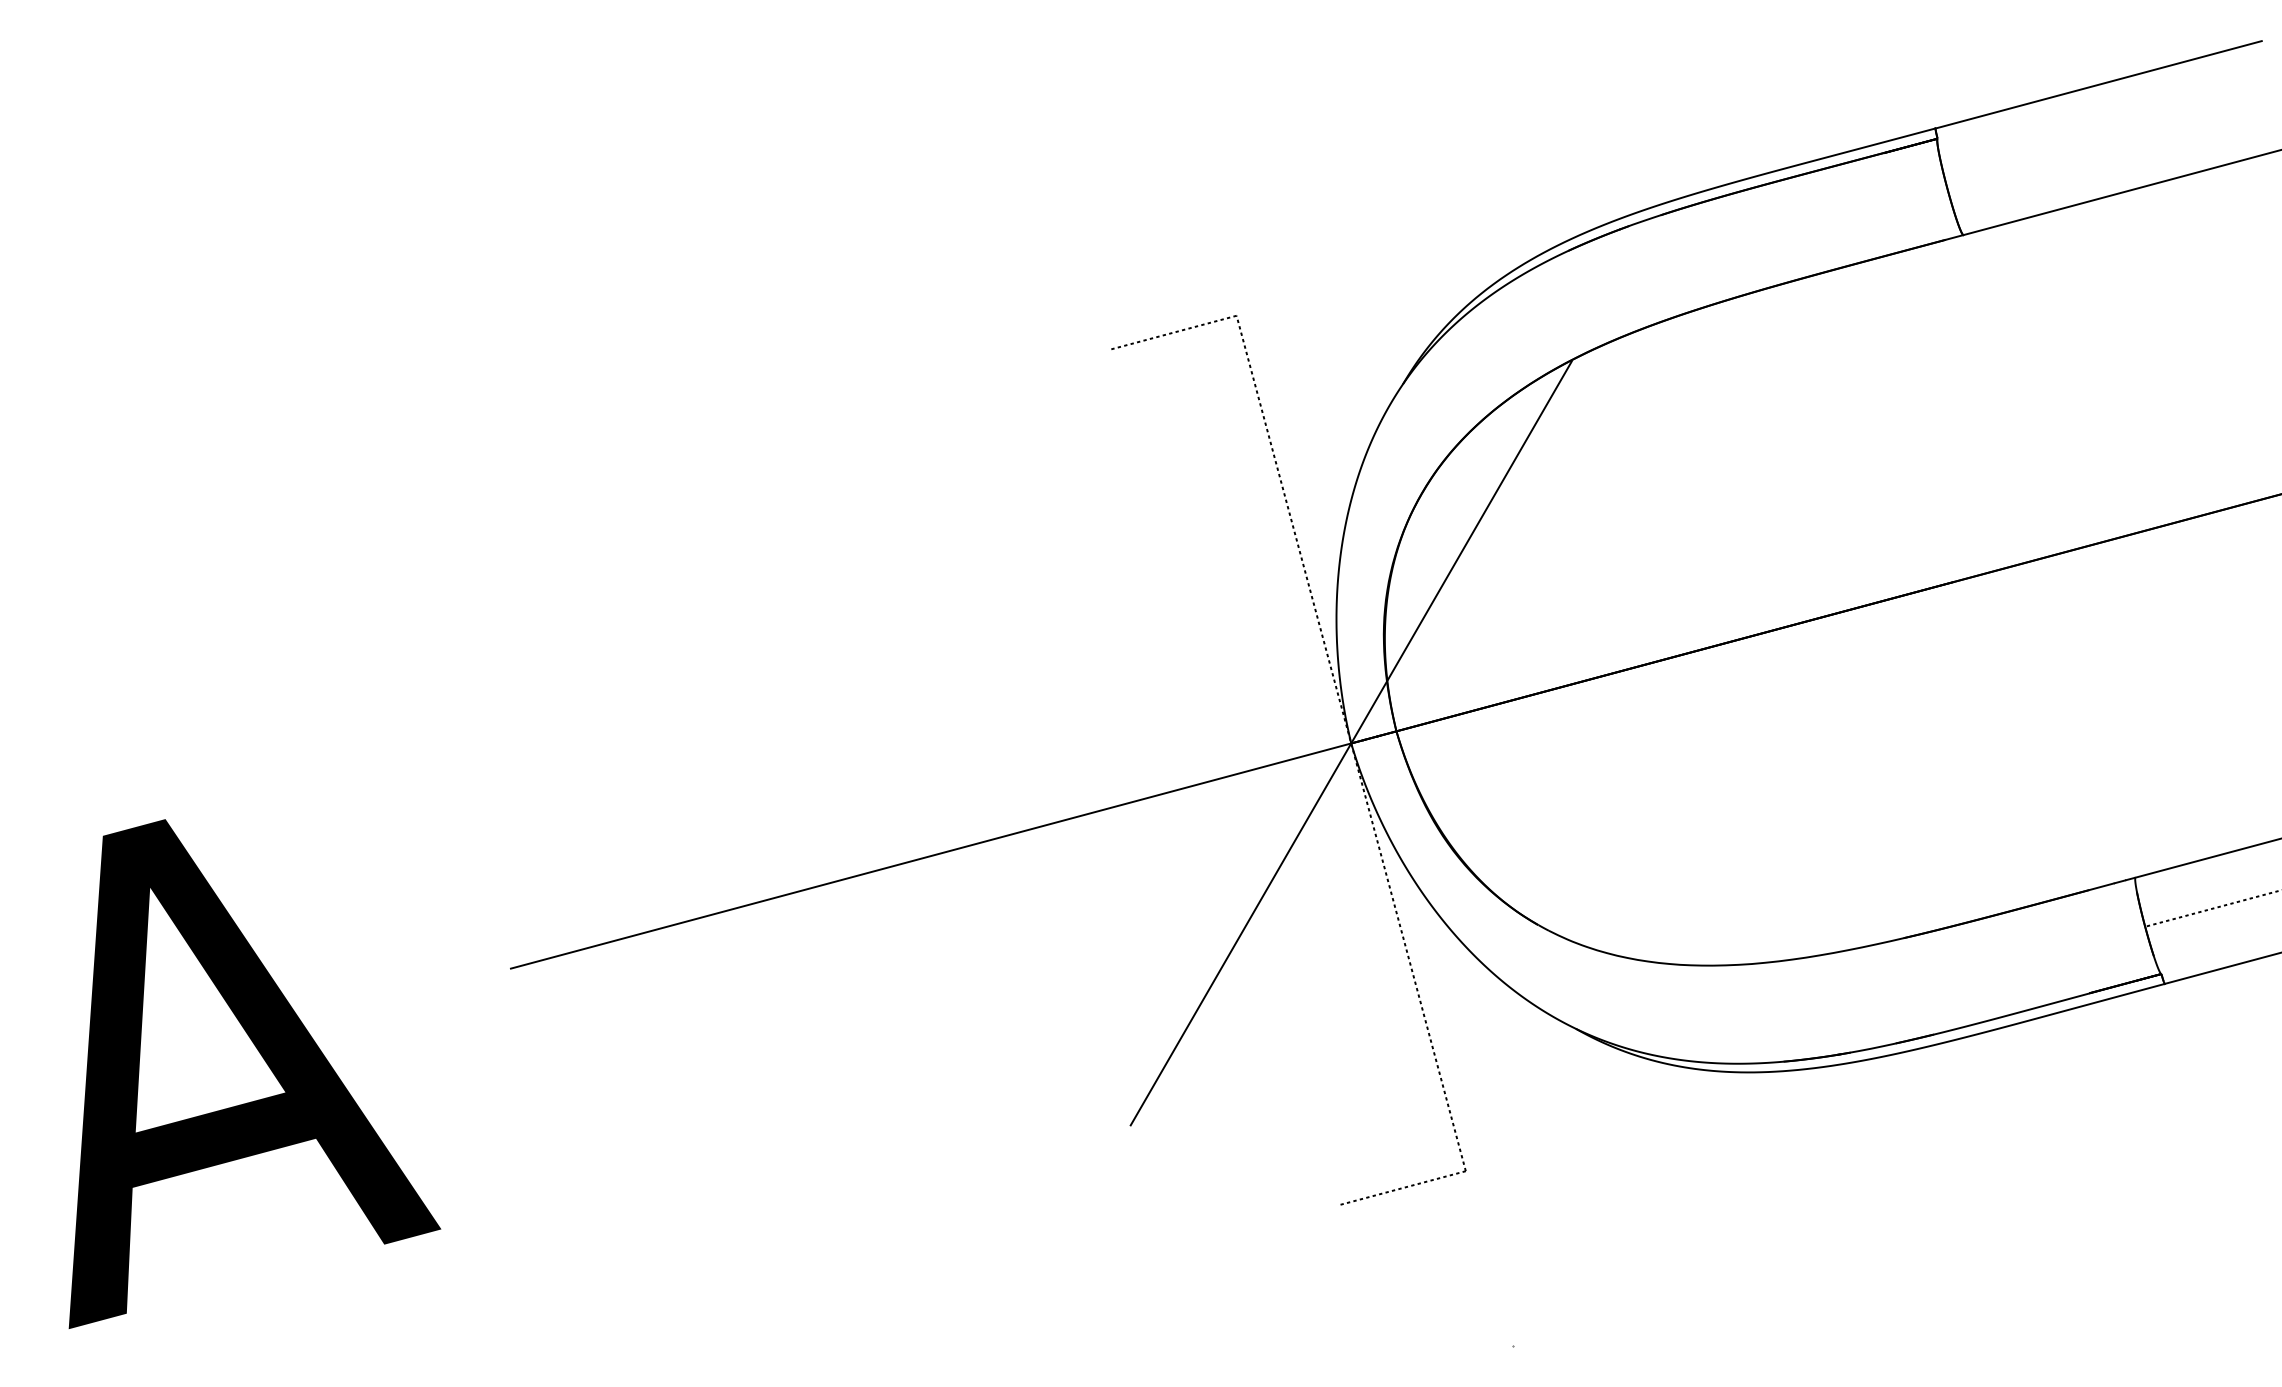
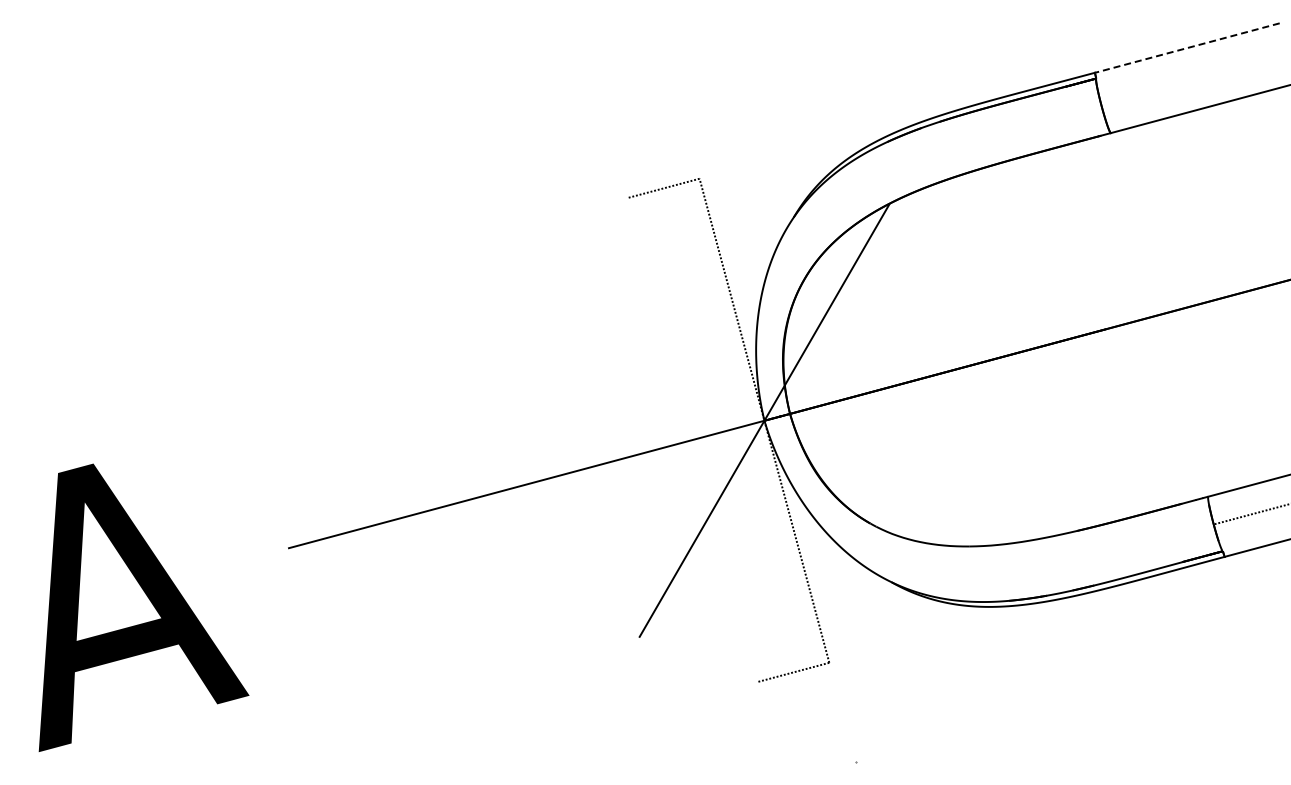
line: (2098, 85) -> (1187, 48), solid -> dashed

